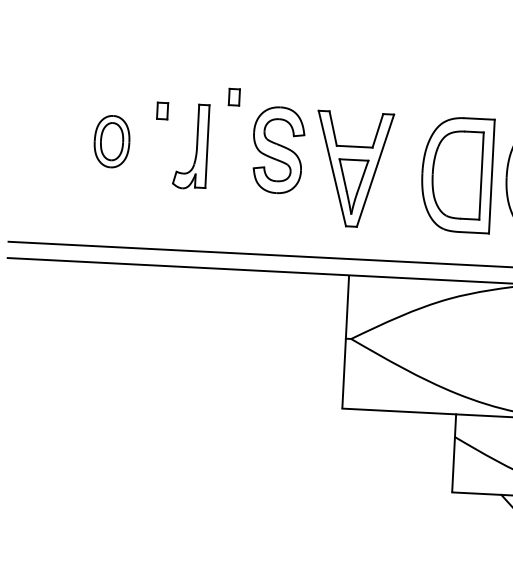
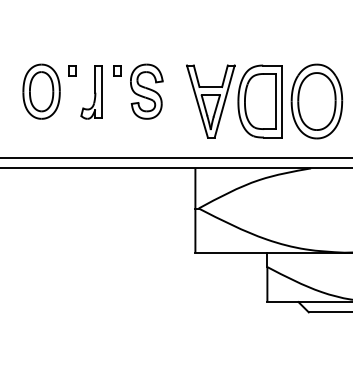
part: (234, 96) -> (117, 70), moved
part: (111, 141) -> (41, 91), size x1.67
part: (353, 169) -> (210, 101), moved

